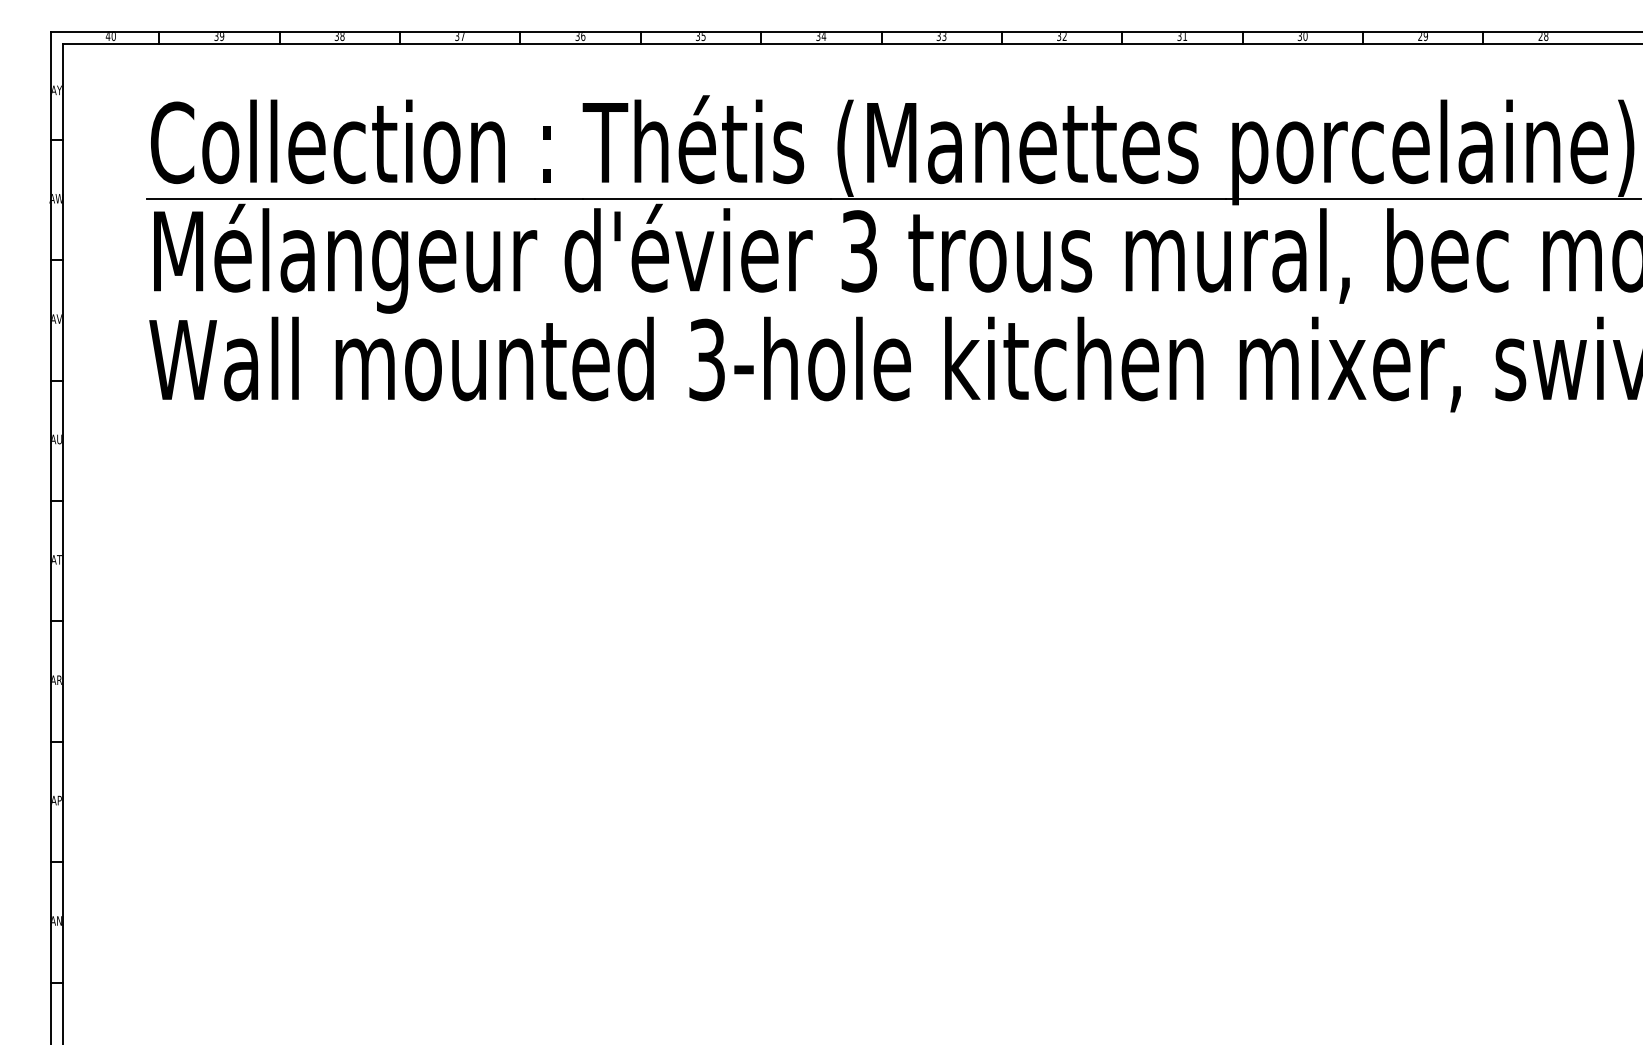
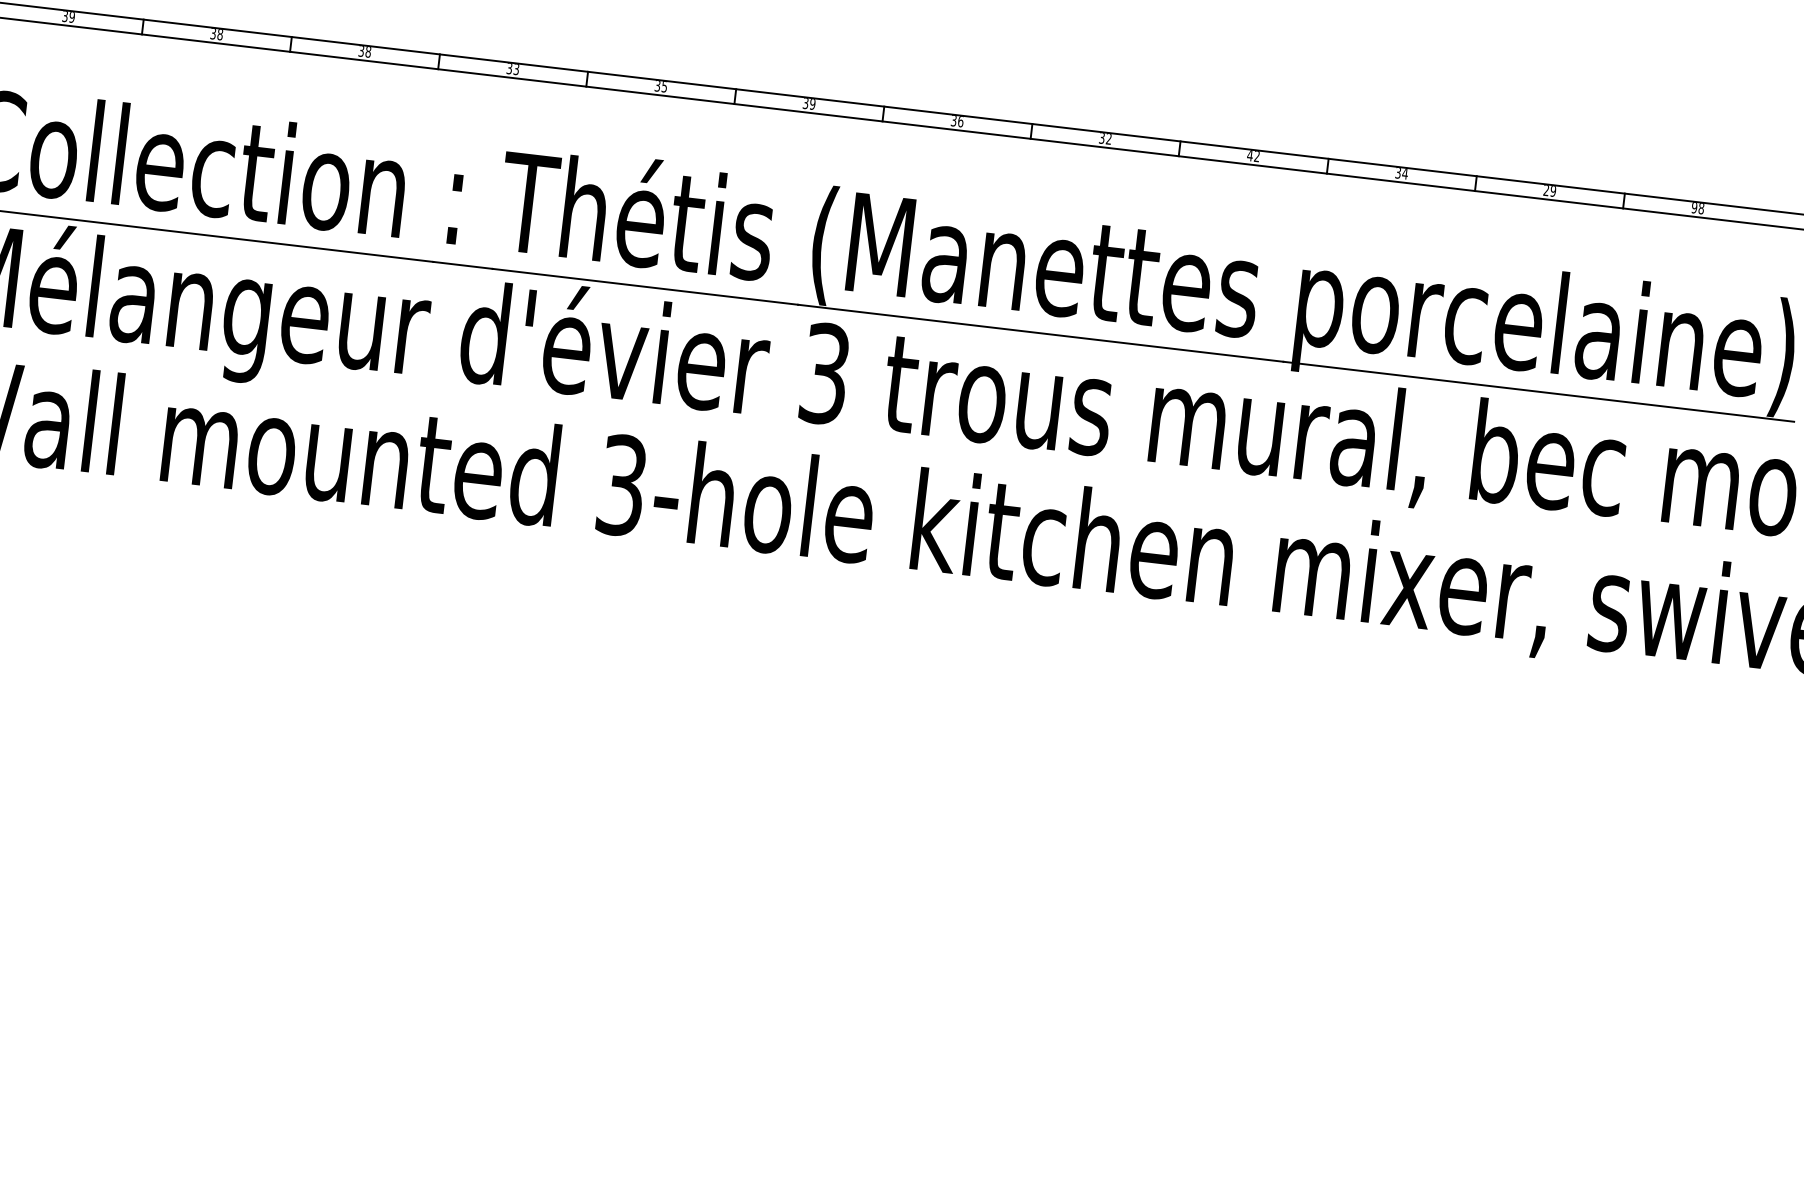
text: (462, 36) -> (367, 52), 37 -> 38
text: (583, 37) -> (516, 70), 36 -> 33
text: (823, 37) -> (811, 105), 34 -> 39
text: (944, 37) -> (960, 123), 33 -> 36
text: (1181, 37) -> (1252, 157), 31 -> 42
text: (1305, 37) -> (1405, 175), 30 -> 34
text: (1540, 37) -> (1694, 209), 28 -> 98

